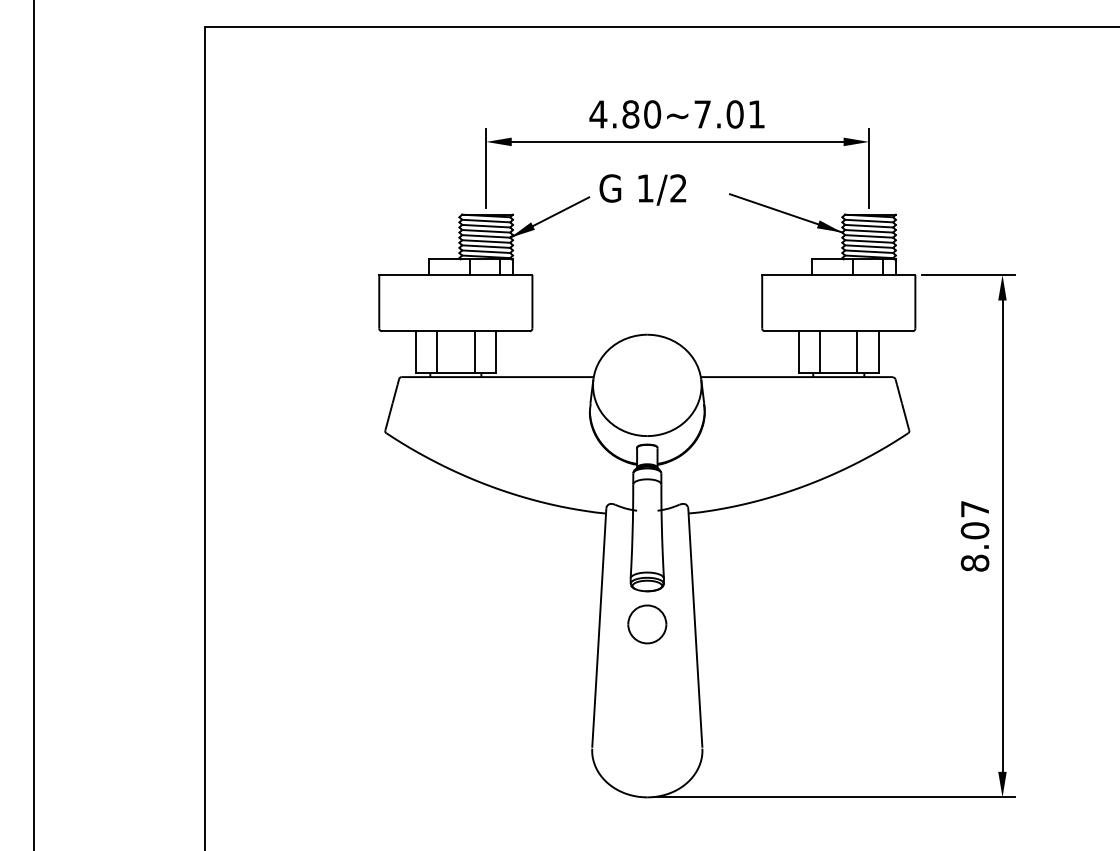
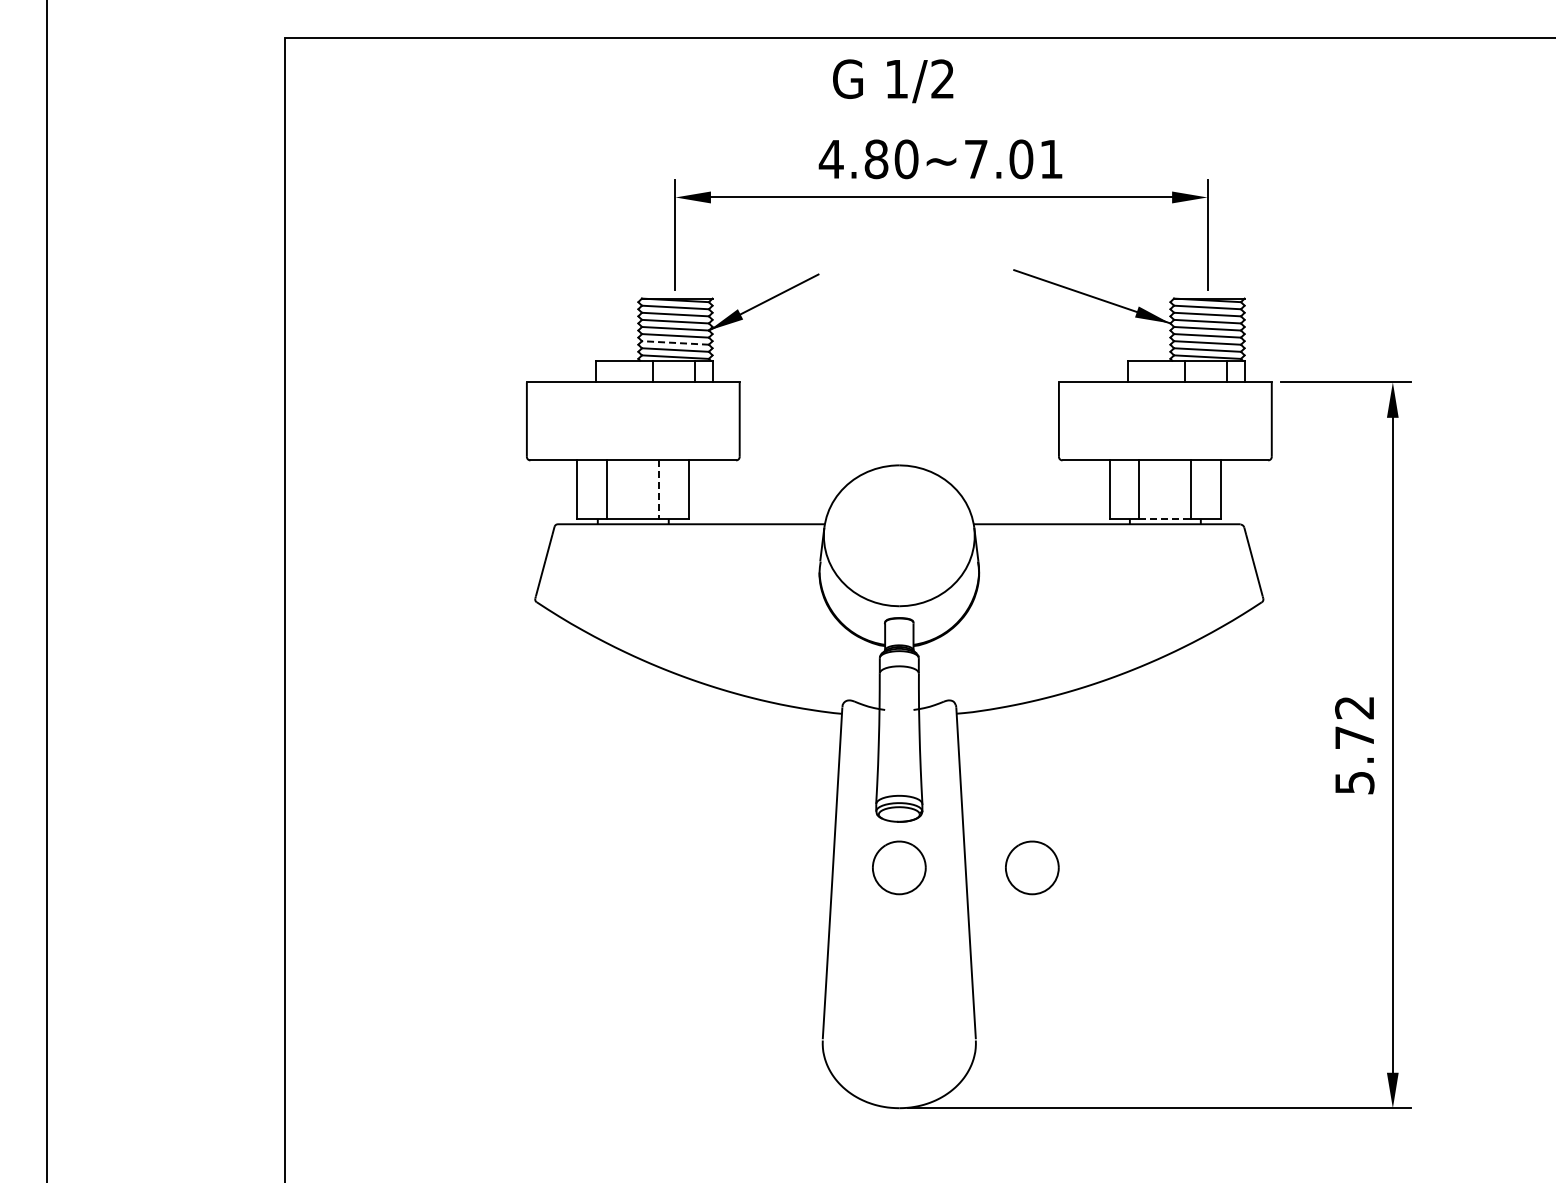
text: (643, 190) -> (893, 81), moved
line: (486, 246) -> (675, 342), solid -> dashed
line: (474, 352) -> (659, 490), solid -> dashed
line: (838, 372) -> (1165, 518), solid -> dashed
text: (974, 536) -> (1354, 745), 8.07 -> 5.72
part: (743, 624) -> (1032, 867), added

